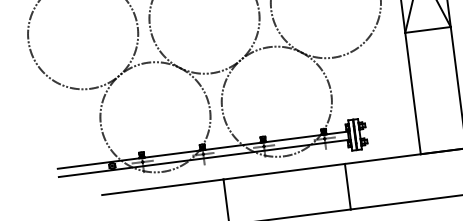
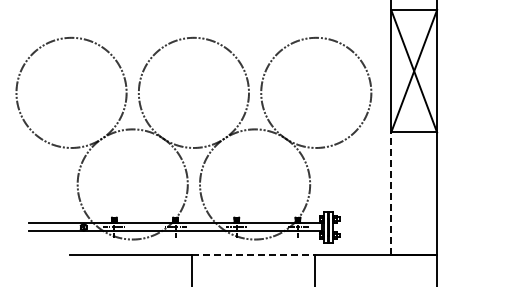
line: (413, 93) -> (391, 193), solid -> dashed
line: (285, 171) -> (254, 254), solid -> dashed

